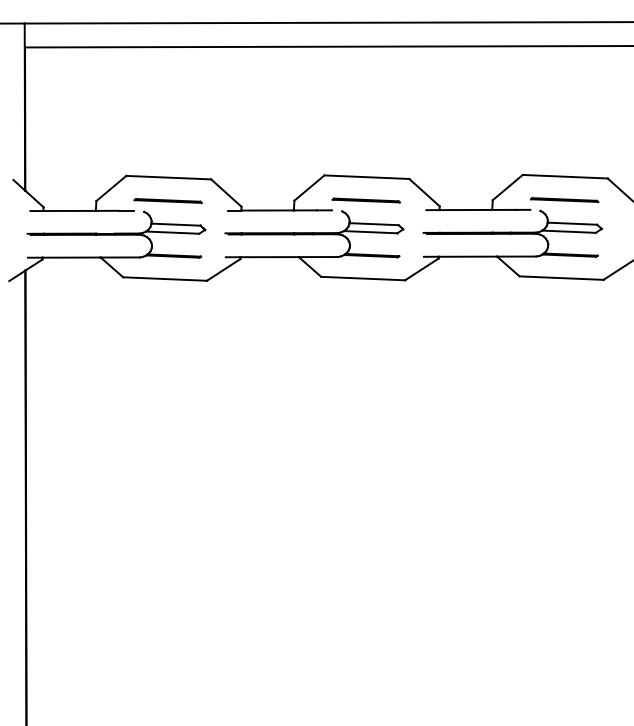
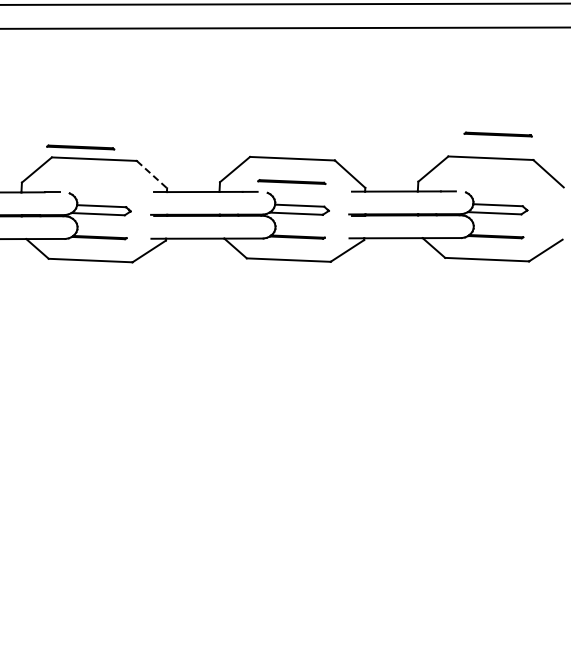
line: (226, 193) -> (152, 175), solid -> dashed
line: (564, 199) -> (498, 134), moved
line: (167, 200) -> (80, 147), moved

